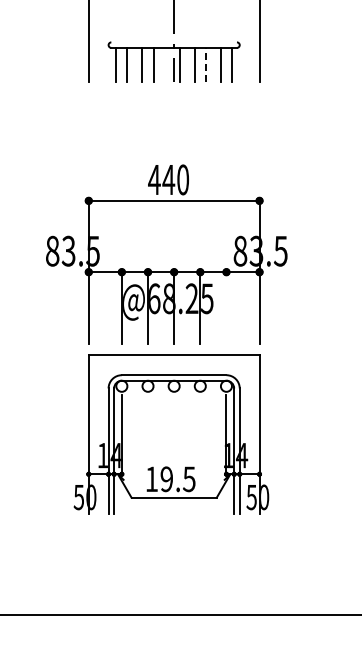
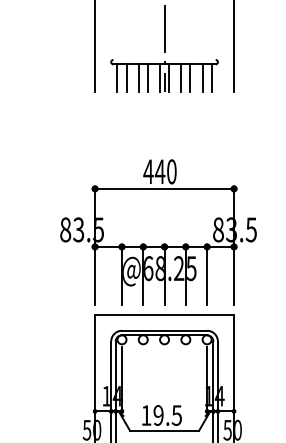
line: (168, 64) -> (159, 77), added
line: (205, 64) -> (190, 77), dashed -> solid
line: (226, 307) -> (207, 275), added

